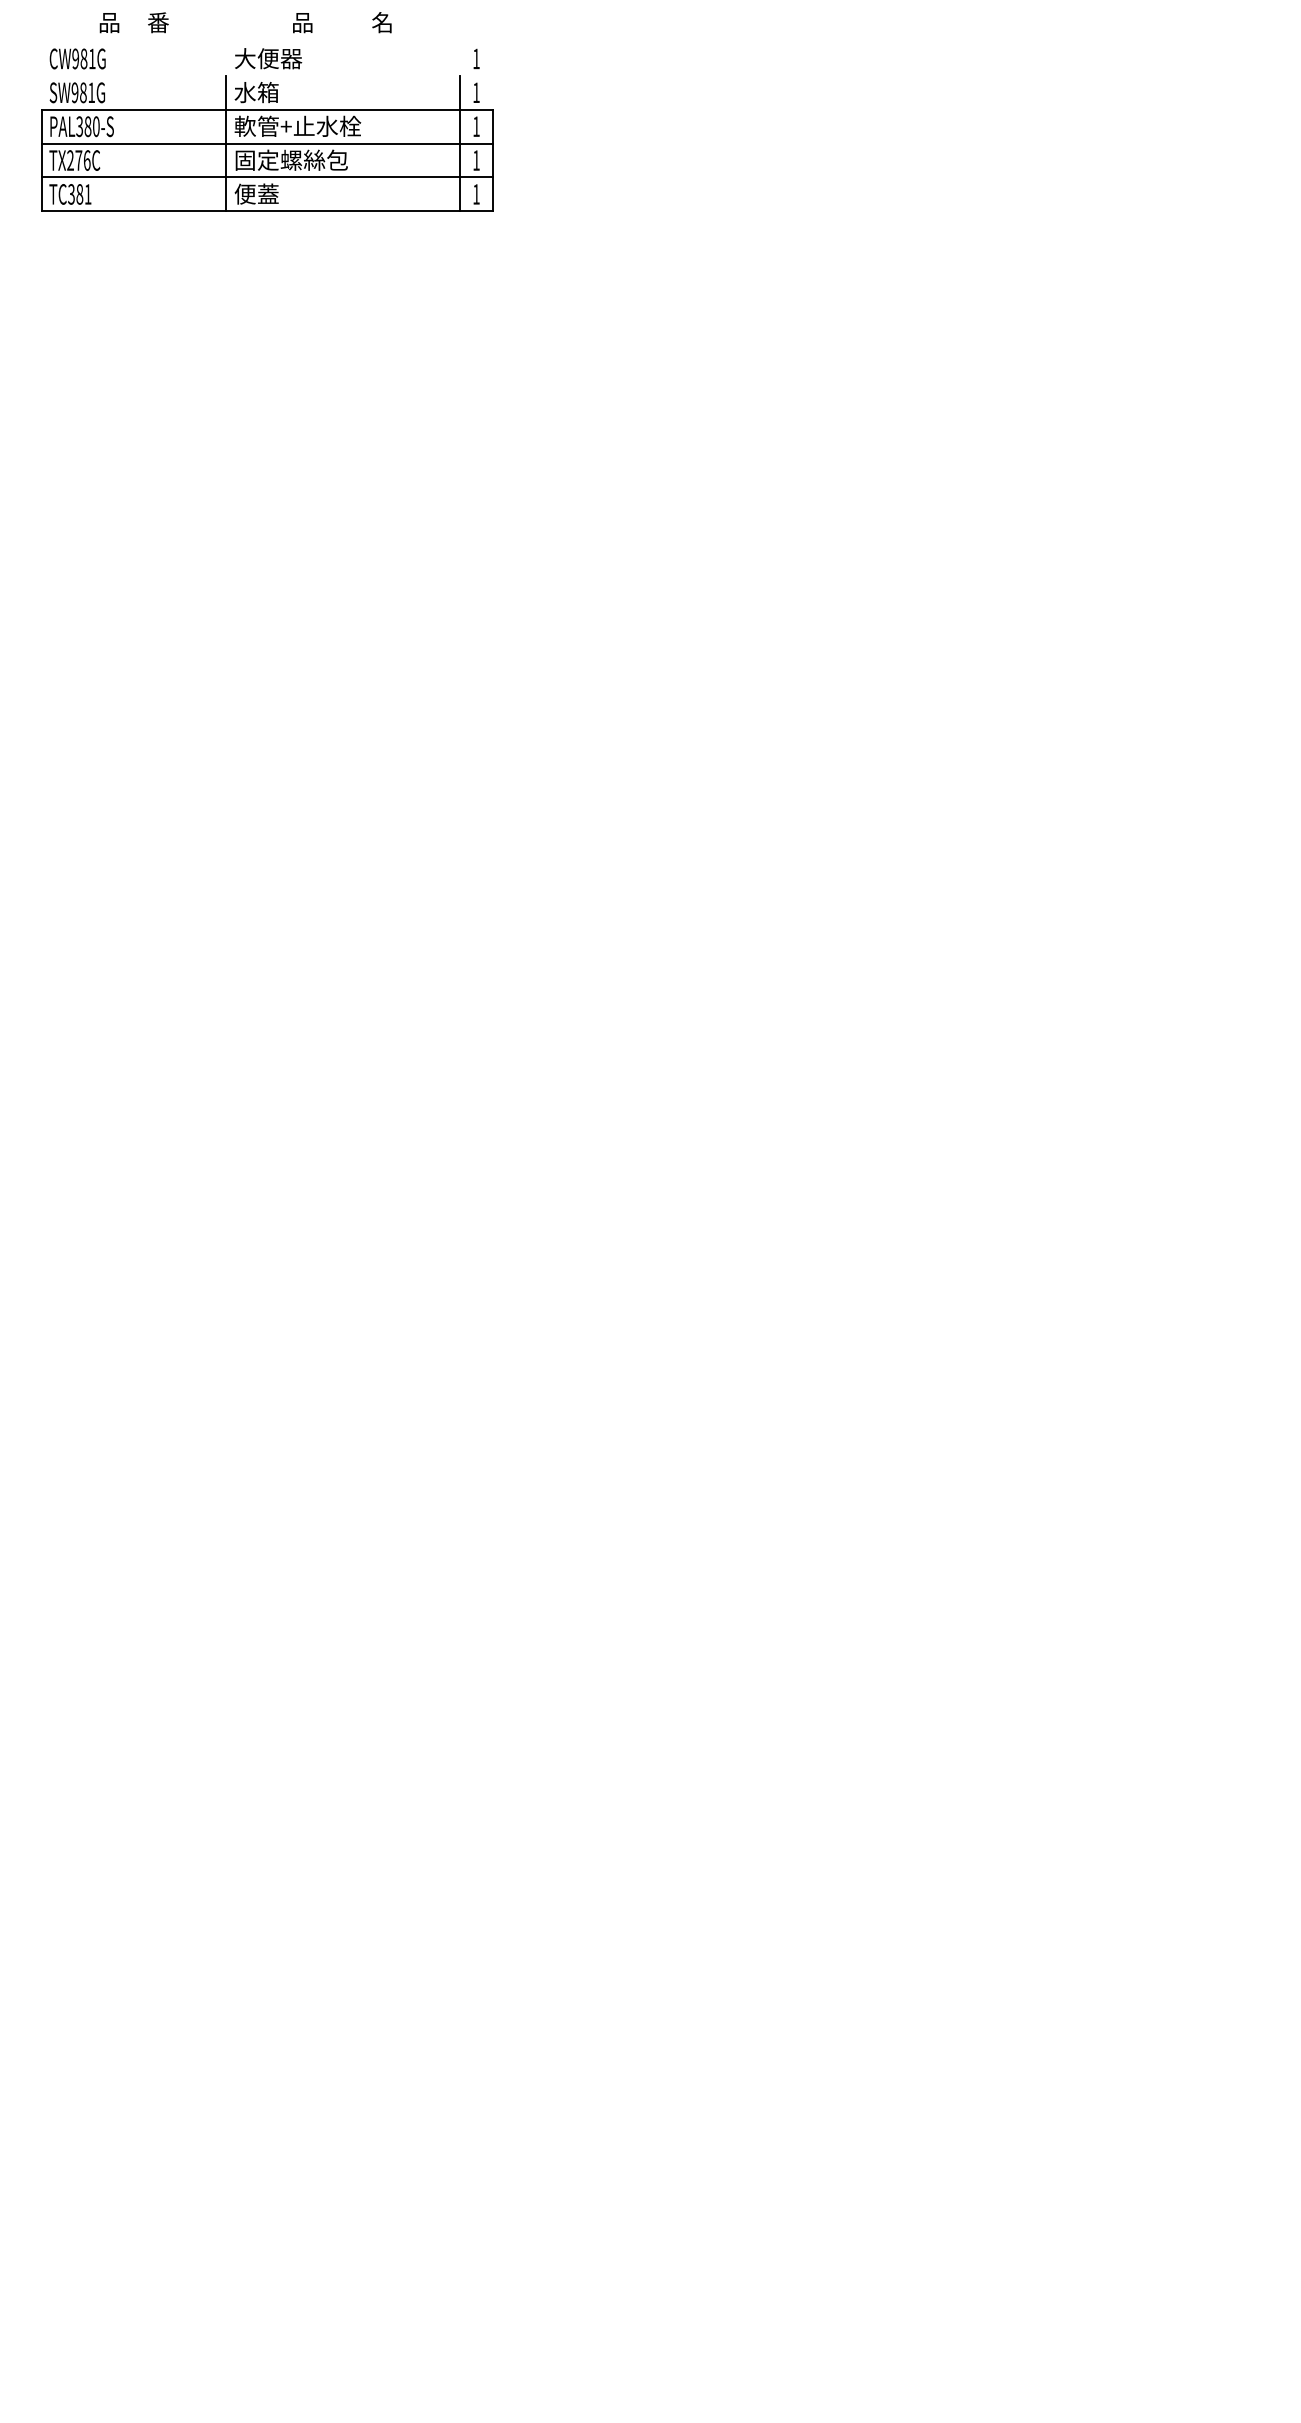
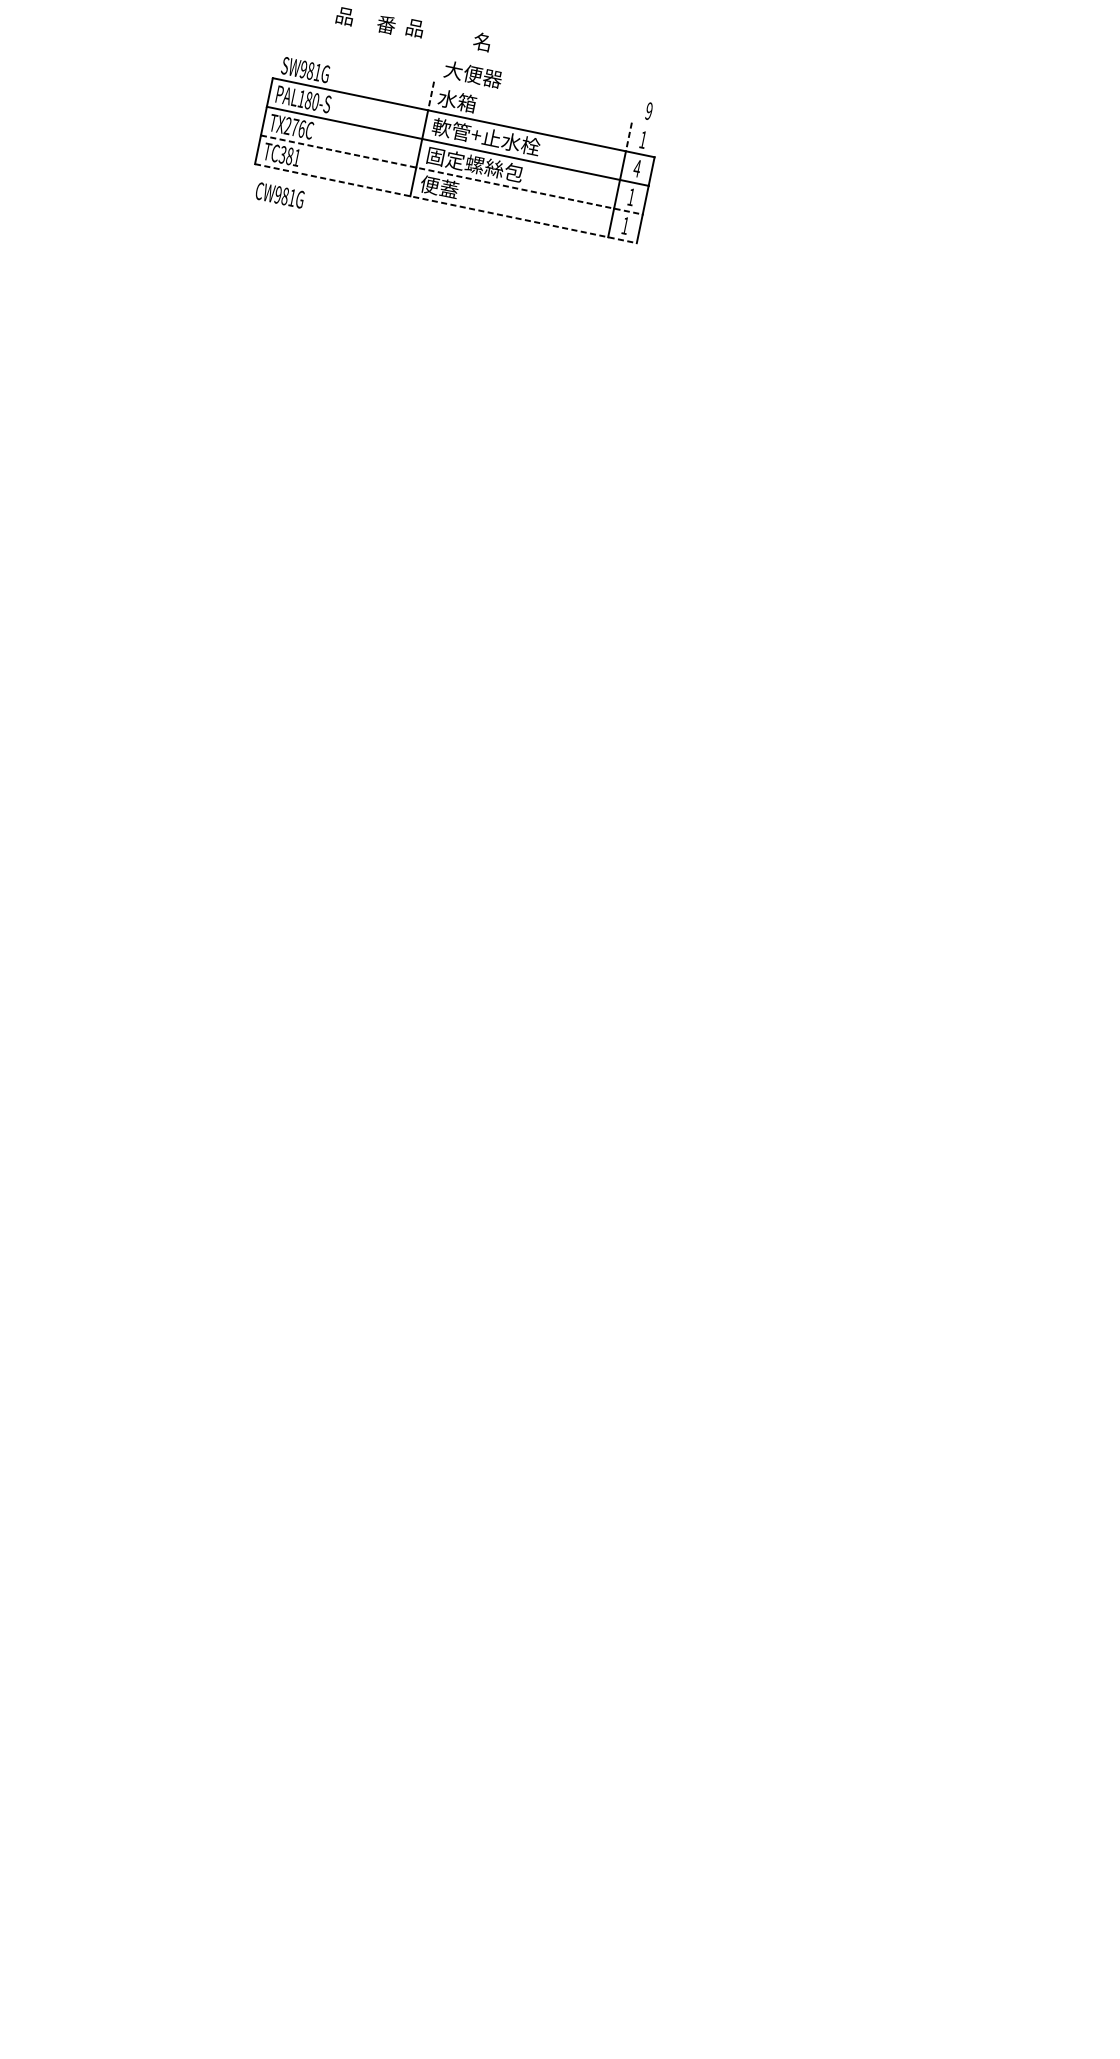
text: (342, 22) -> (448, 34), moved
text: (77, 58) -> (279, 194), moved
text: (476, 58) -> (649, 110), 1 -> 9
line: (225, 92) -> (430, 95), solid -> dashed
line: (459, 92) -> (628, 136), solid -> dashed
text: (79, 126) -> (301, 98), PAL380-S -> PAL180-S
text: (476, 126) -> (637, 168), 1 -> 4
line: (267, 177) -> (451, 174), solid -> dashed
line: (267, 211) -> (445, 203), solid -> dashed

